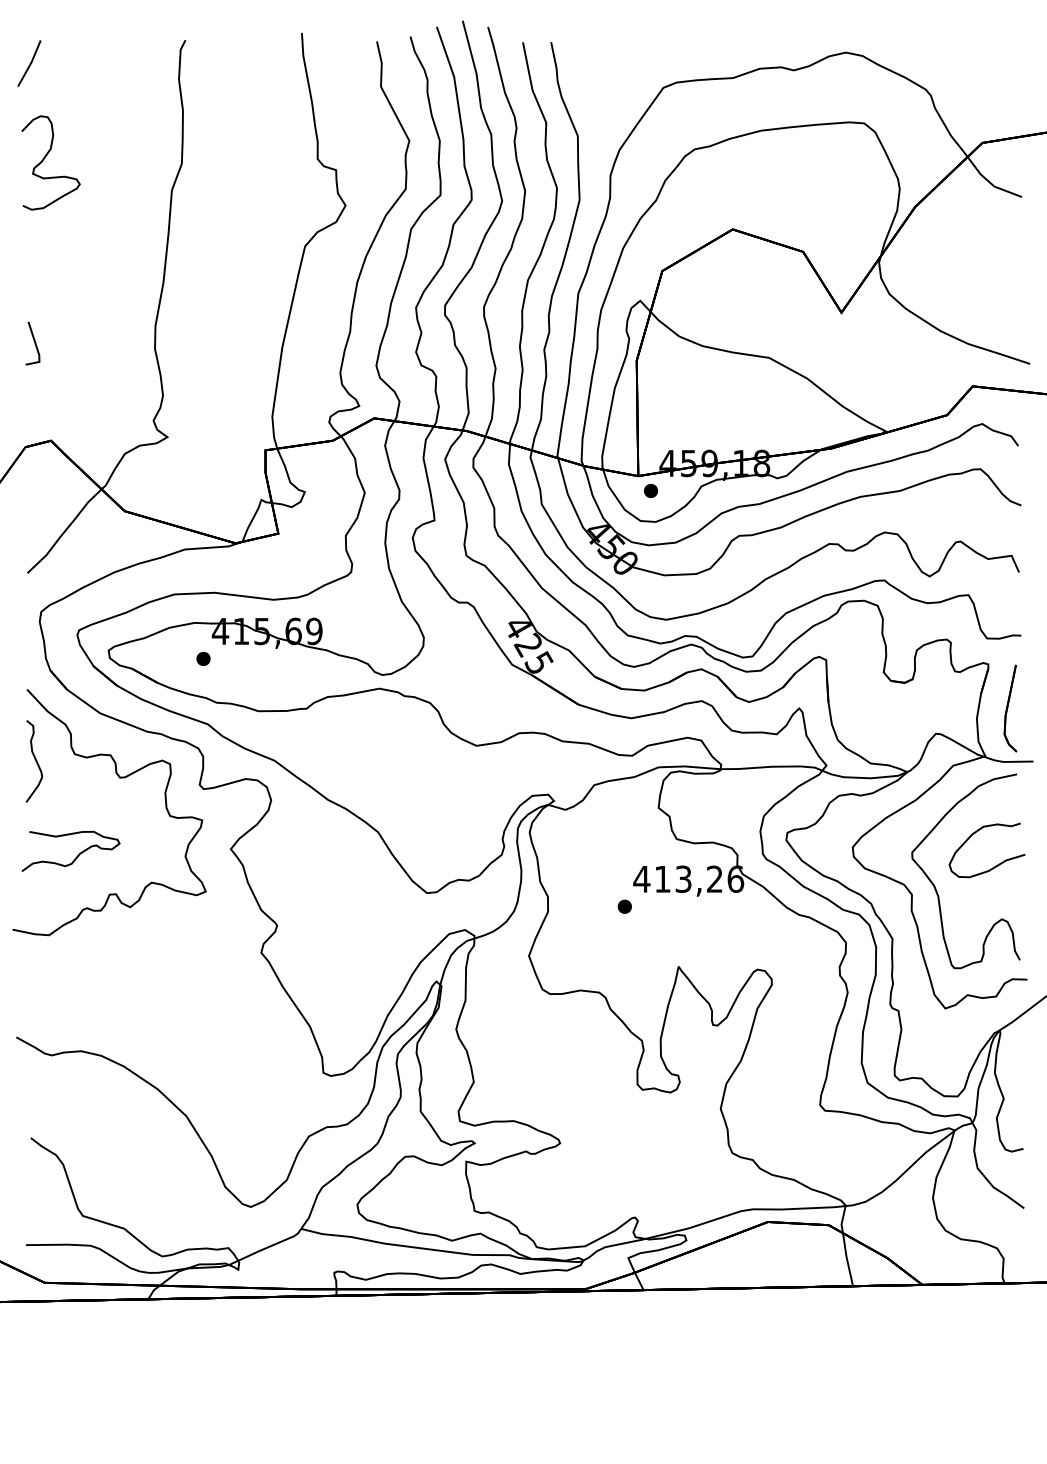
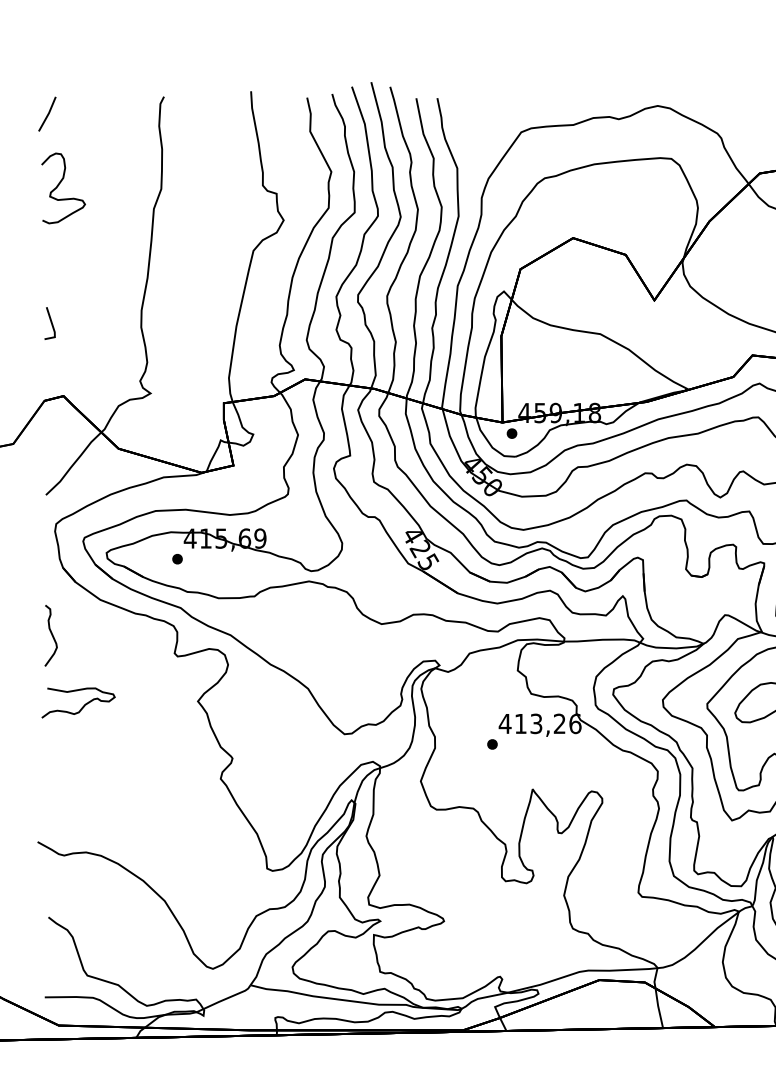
curve: (119, 778) -> (114, 648), removed

